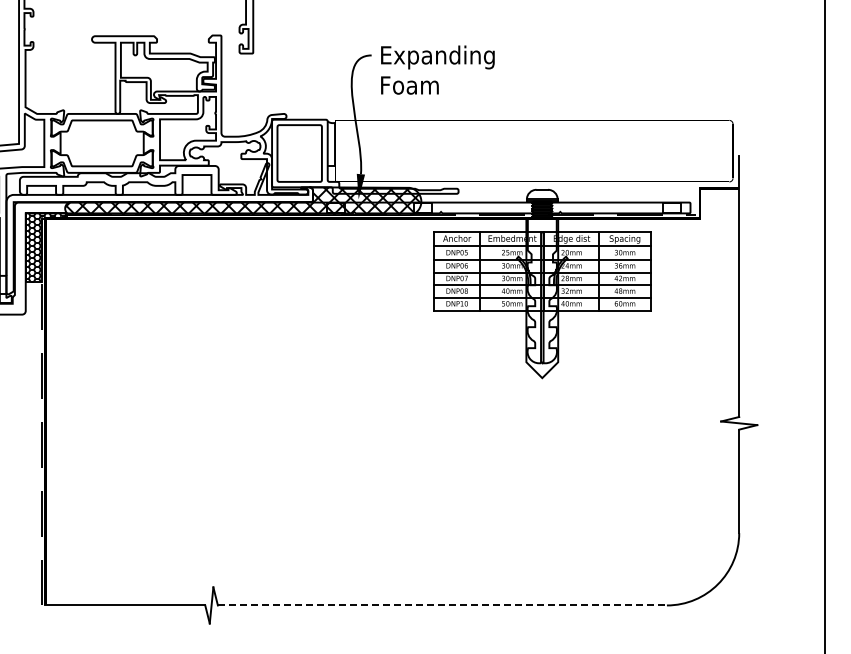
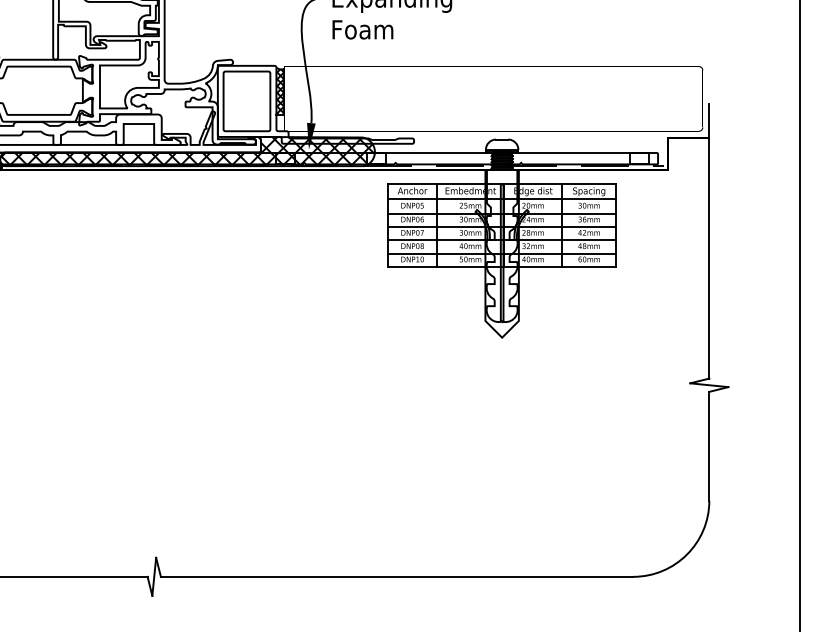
hatch: (330, 144) -> (279, 91), added
line: (442, 605) -> (397, 576), dashed -> solid

